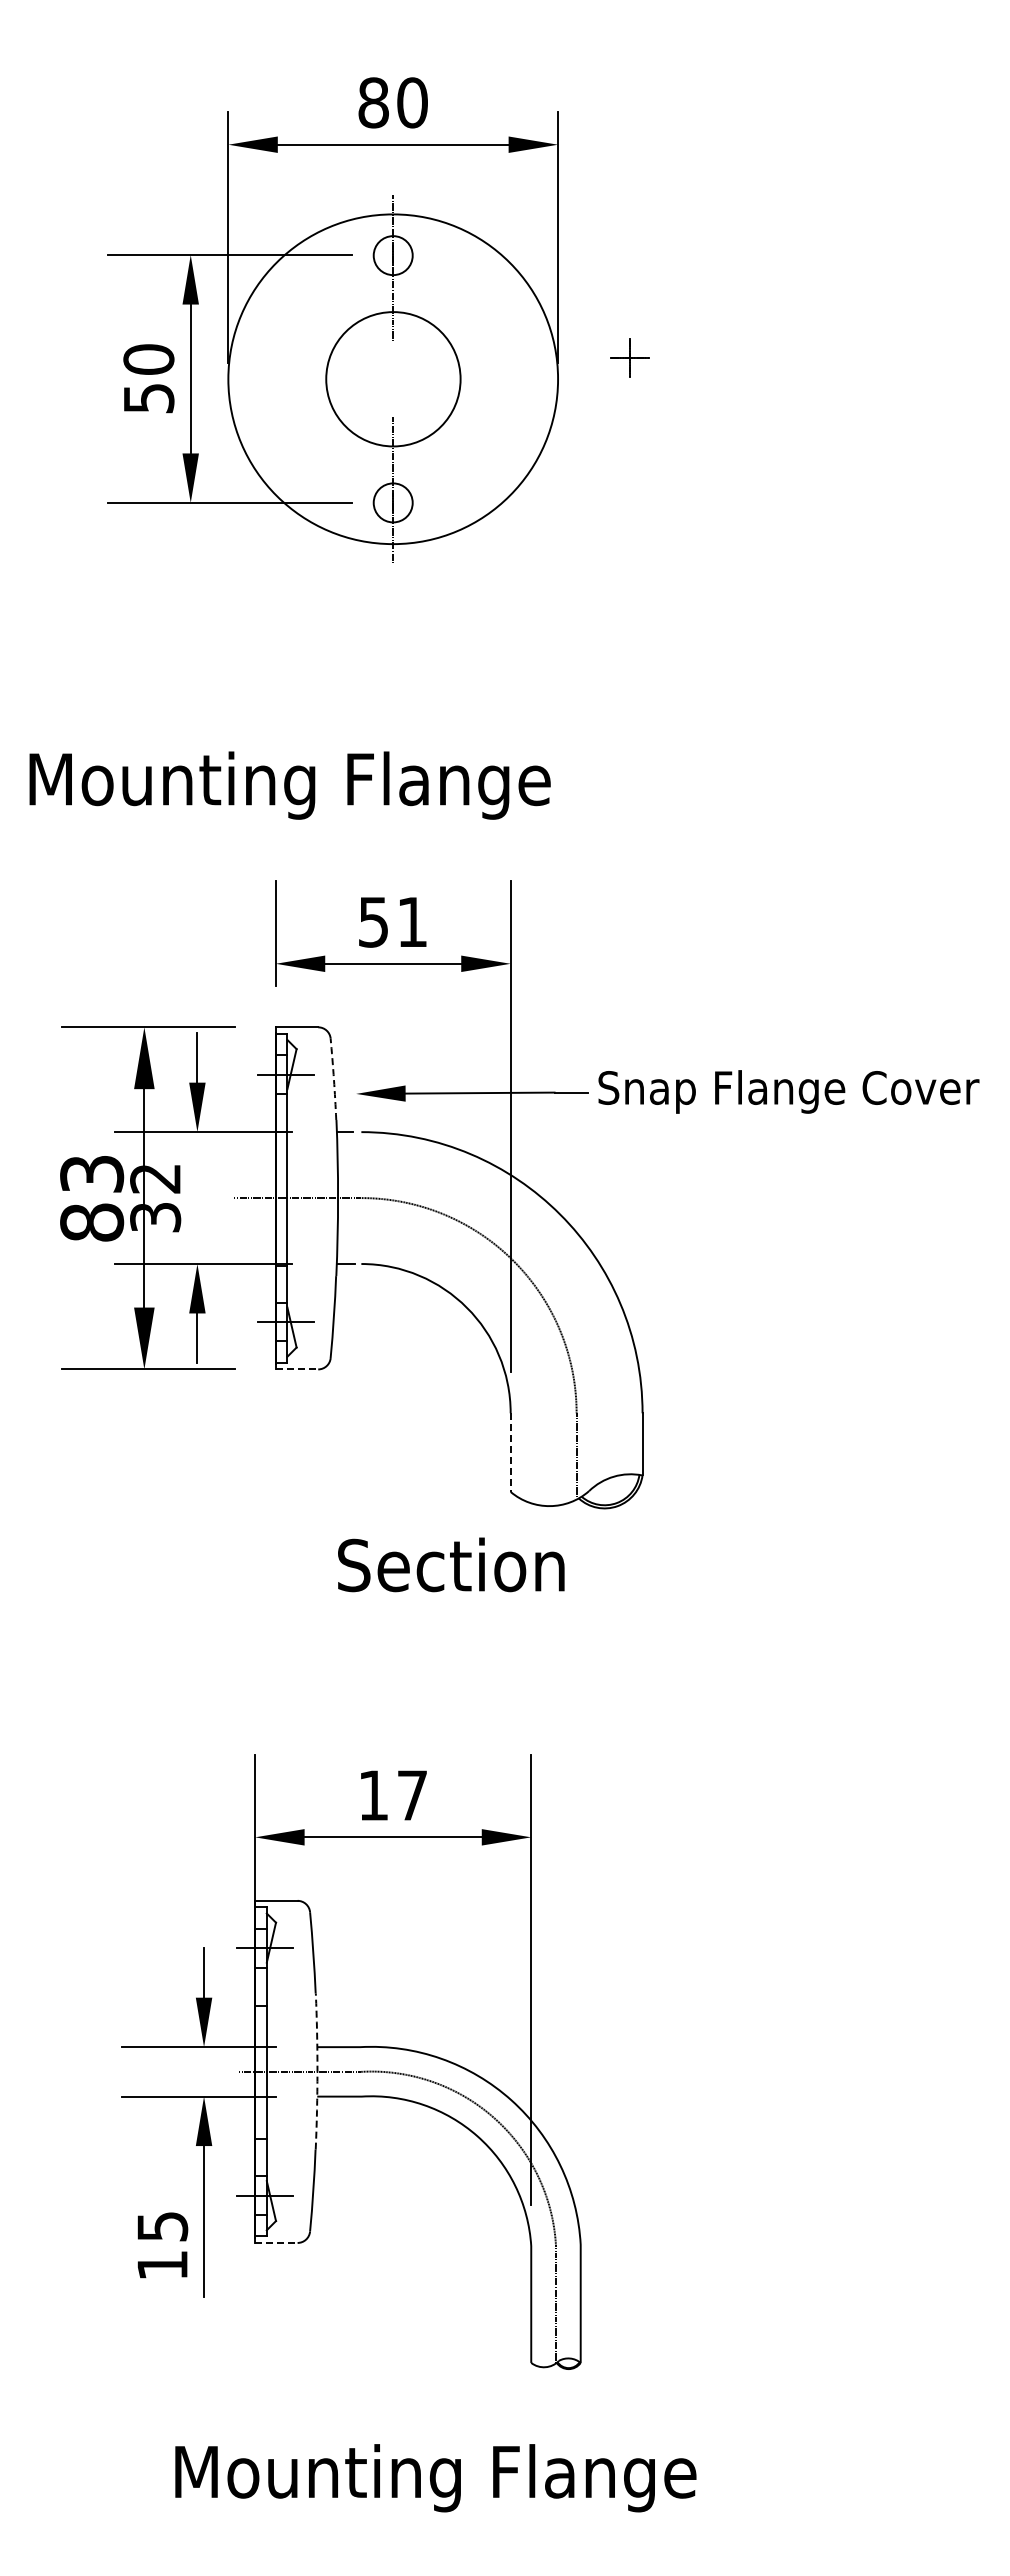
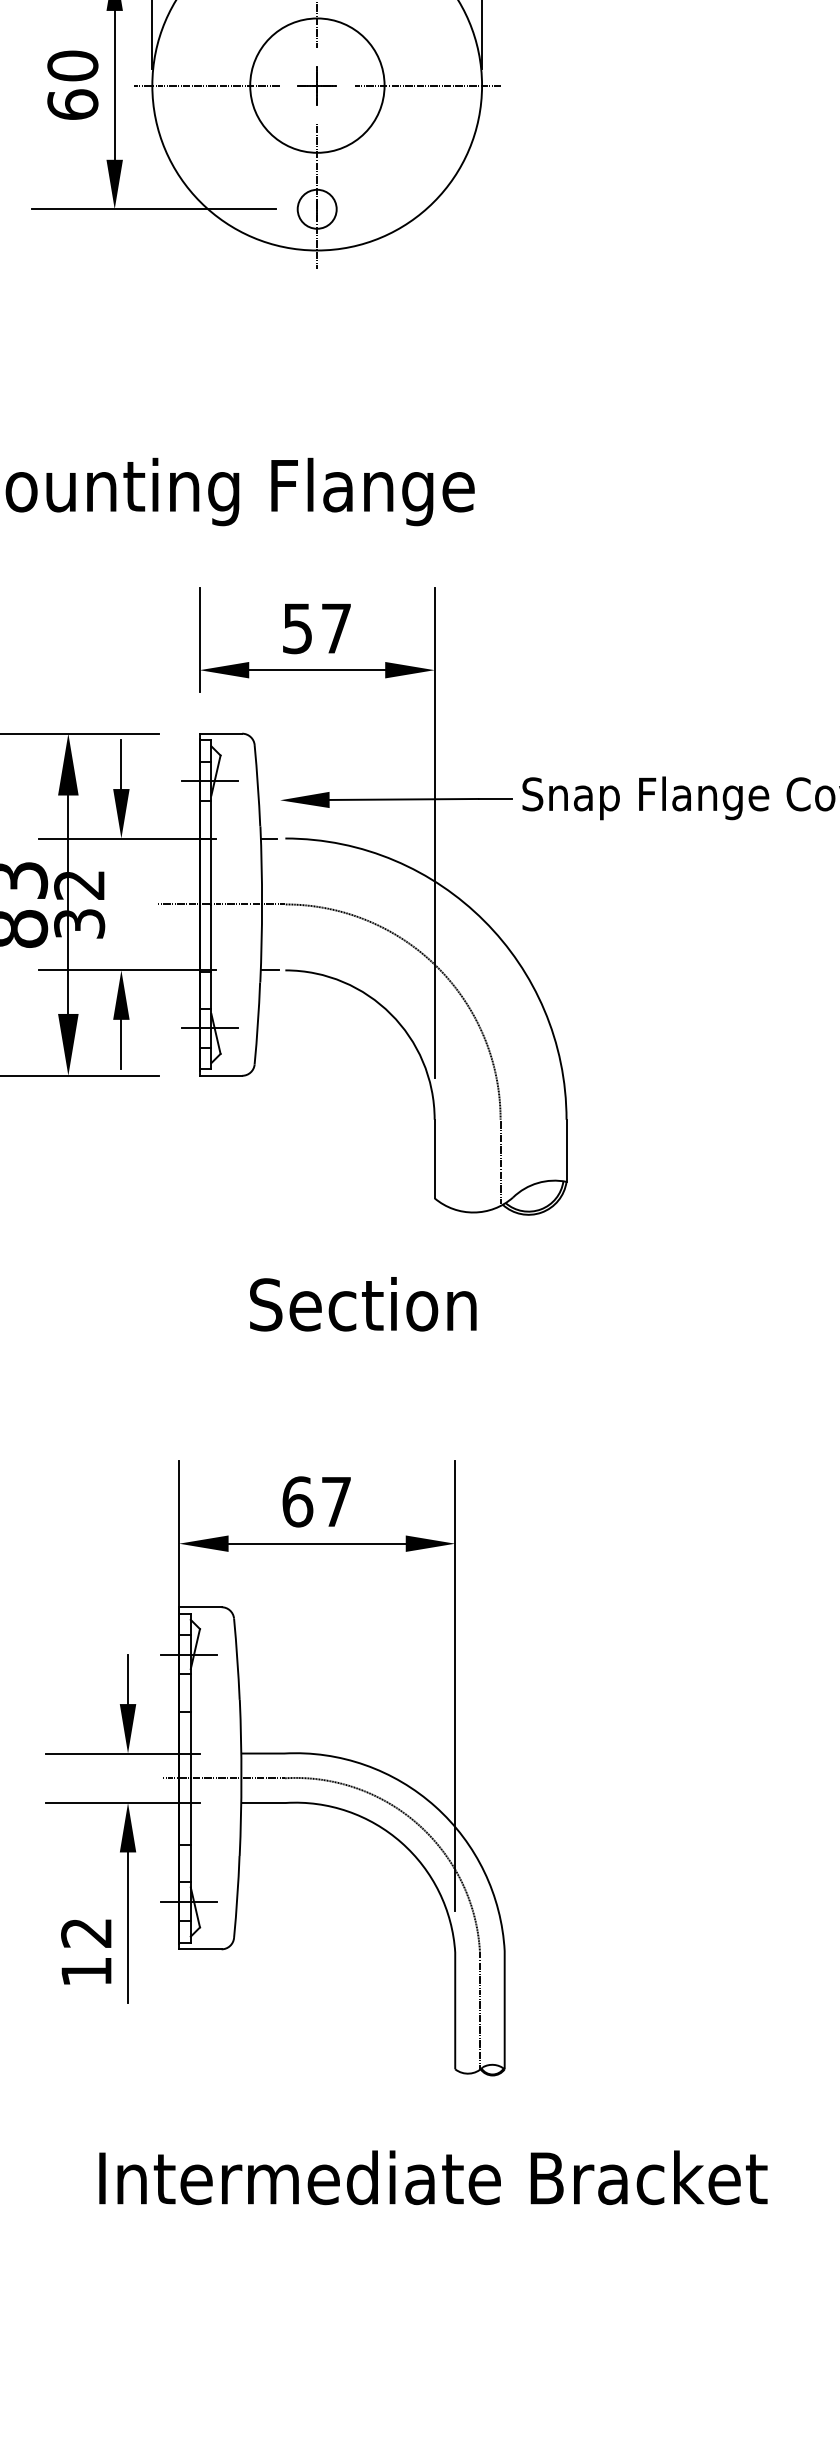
part: (629, 357) -> (316, 84), moved
line: (282, 379) -> (206, 85), added
line: (504, 379) -> (428, 85), added
text: (148, 397) -> (72, 103), 50 -> 60
text: (412, 921) -> (336, 627), 51 -> 57
arc: (333, 1079) -> (257, 785), dashed -> solid
line: (297, 1369) -> (221, 1075), dashed -> solid
line: (510, 1453) -> (434, 1159), dashed -> solid
text: (451, 1564) -> (363, 1303), moved
text: (373, 1795) -> (297, 1501), 17 -> 67
arc: (317, 2071) -> (241, 1777), dashed -> solid
text: (162, 2226) -> (86, 1932), 15 -> 12
line: (276, 2242) -> (200, 1948), dashed -> solid
text: (512, 2478) -> (436, 2184), Mounting Flange -> Intermediate Bracket

